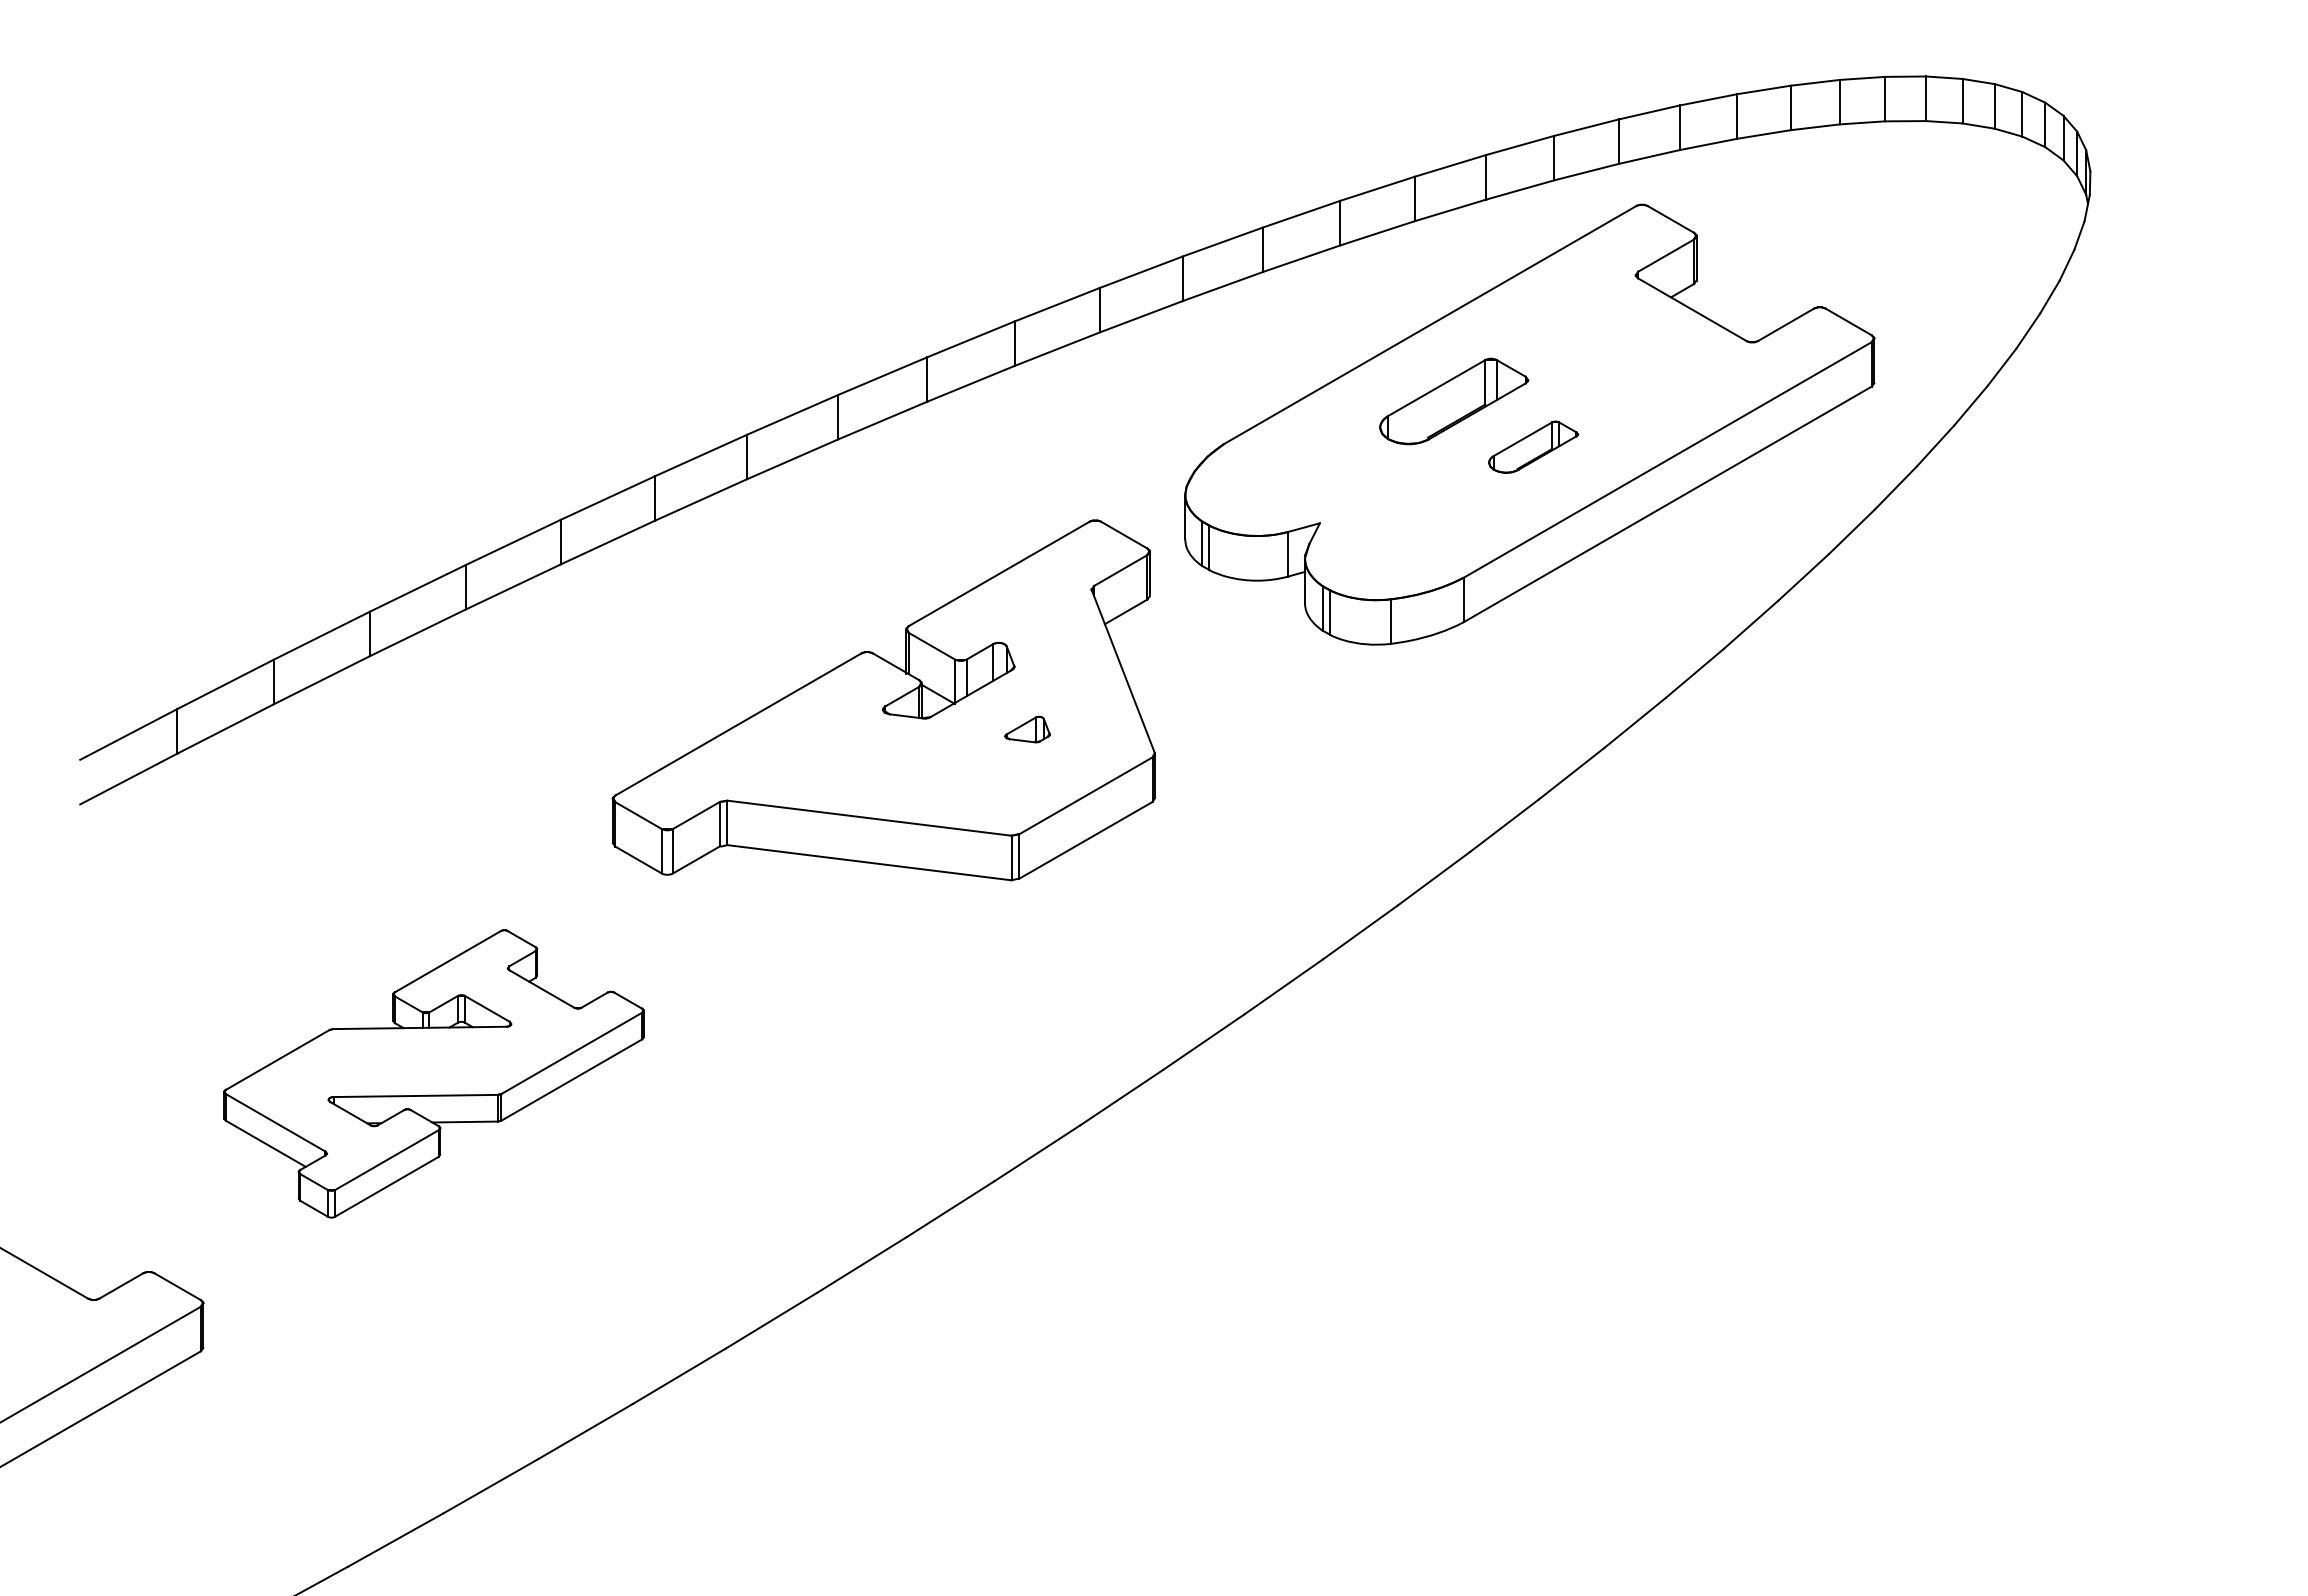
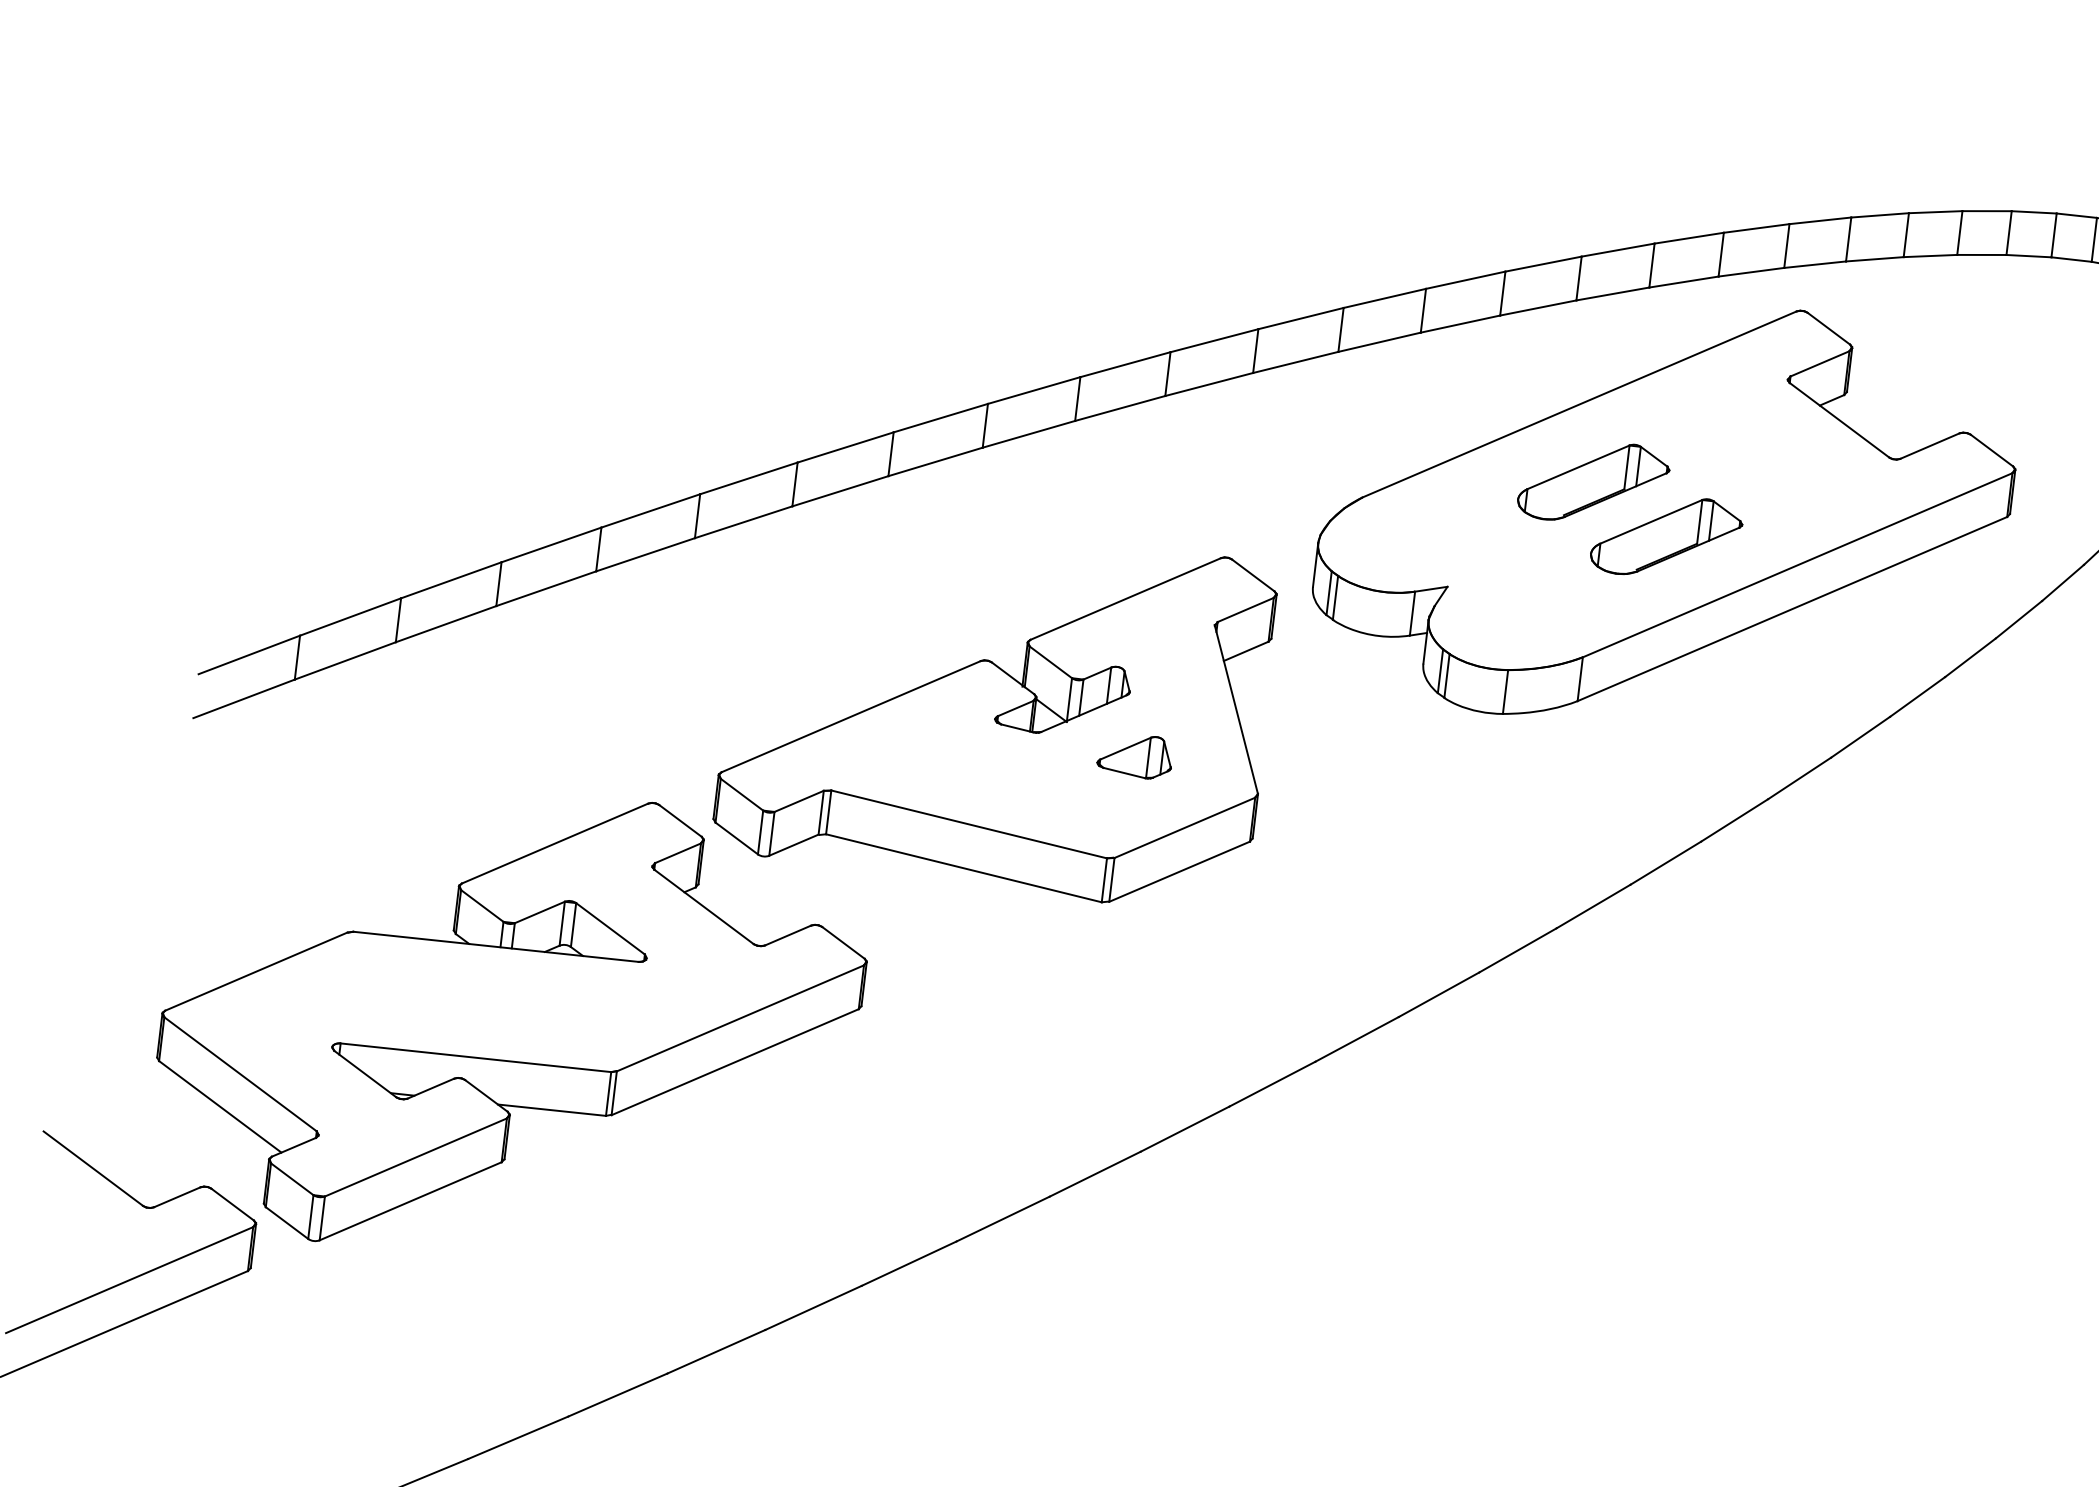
part: (1533, 446) -> (1666, 536), size x1.67
part: (1027, 729) -> (1135, 755), size x1.67
part: (433, 1073) -> (509, 1024), size x1.67

